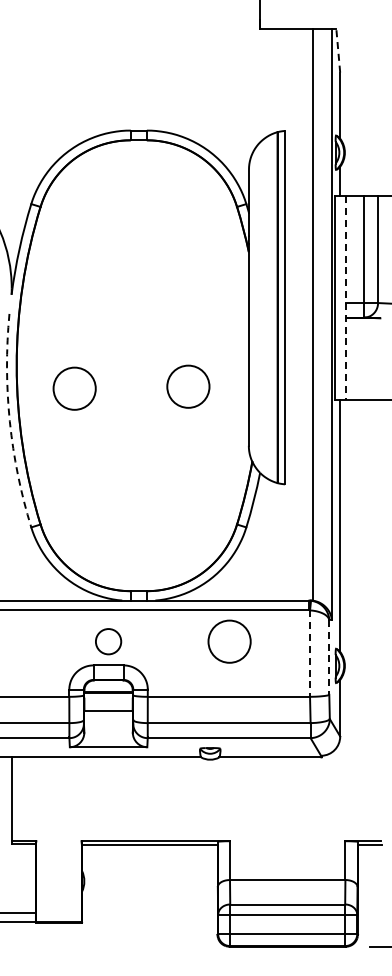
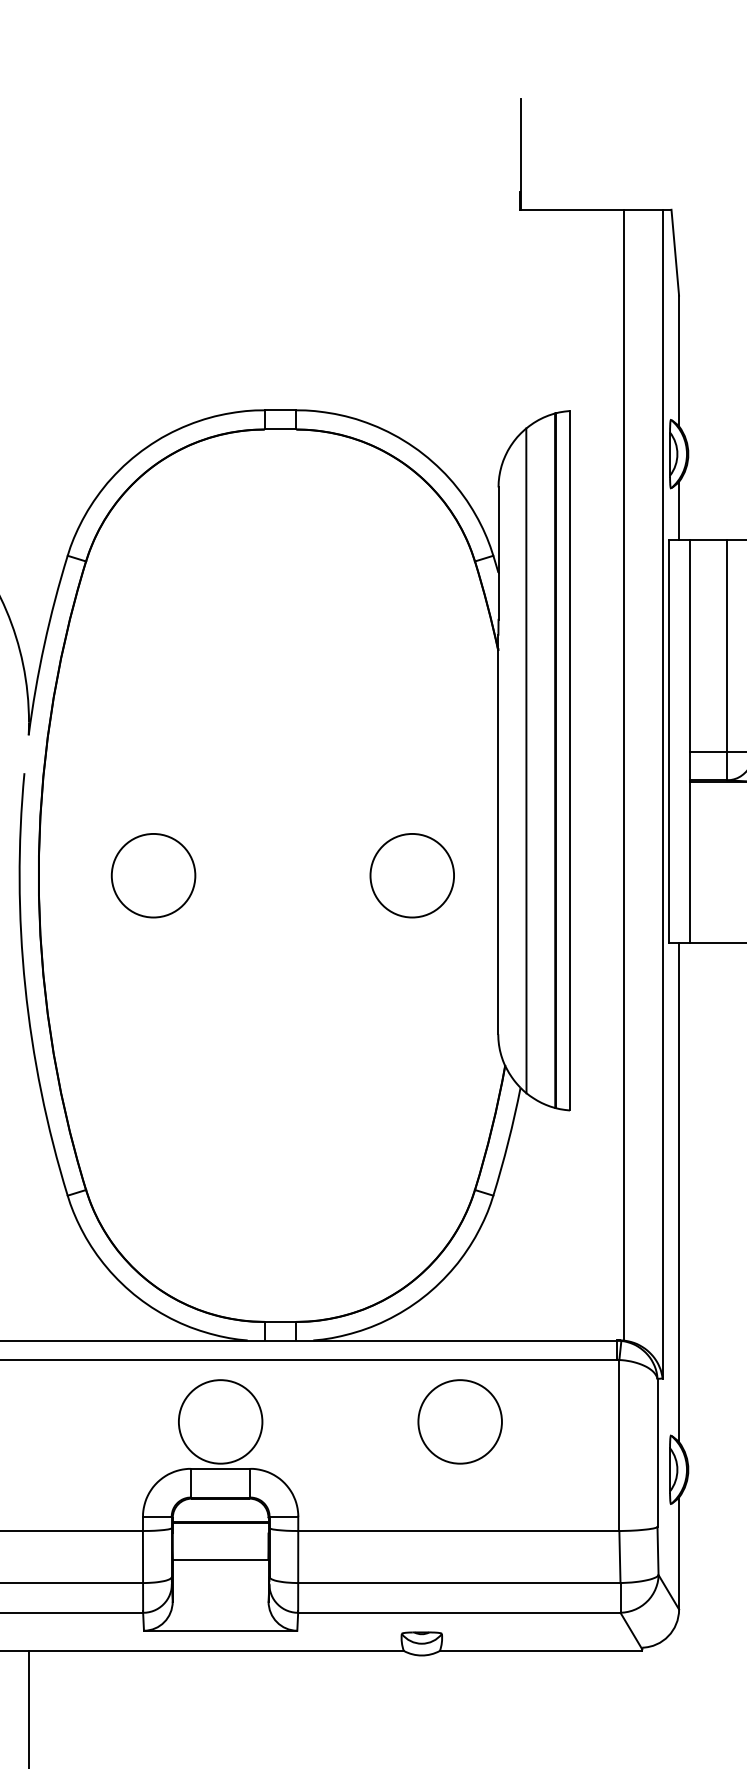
line: (338, 50) -> (675, 251), dashed -> solid
line: (345, 297) -> (689, 740), dashed -> solid
line: (263, 307) -> (527, 760), added
circle: (188, 386) -> (412, 875), moved
circle: (74, 388) -> (153, 875), moved
arc: (9, 421) -> (24, 986), dashed -> solid
circle: (108, 641) -> (220, 1421), size x1.67
line: (310, 654) -> (620, 1447), dashed -> solid
line: (329, 657) -> (657, 1453), dashed -> solid

